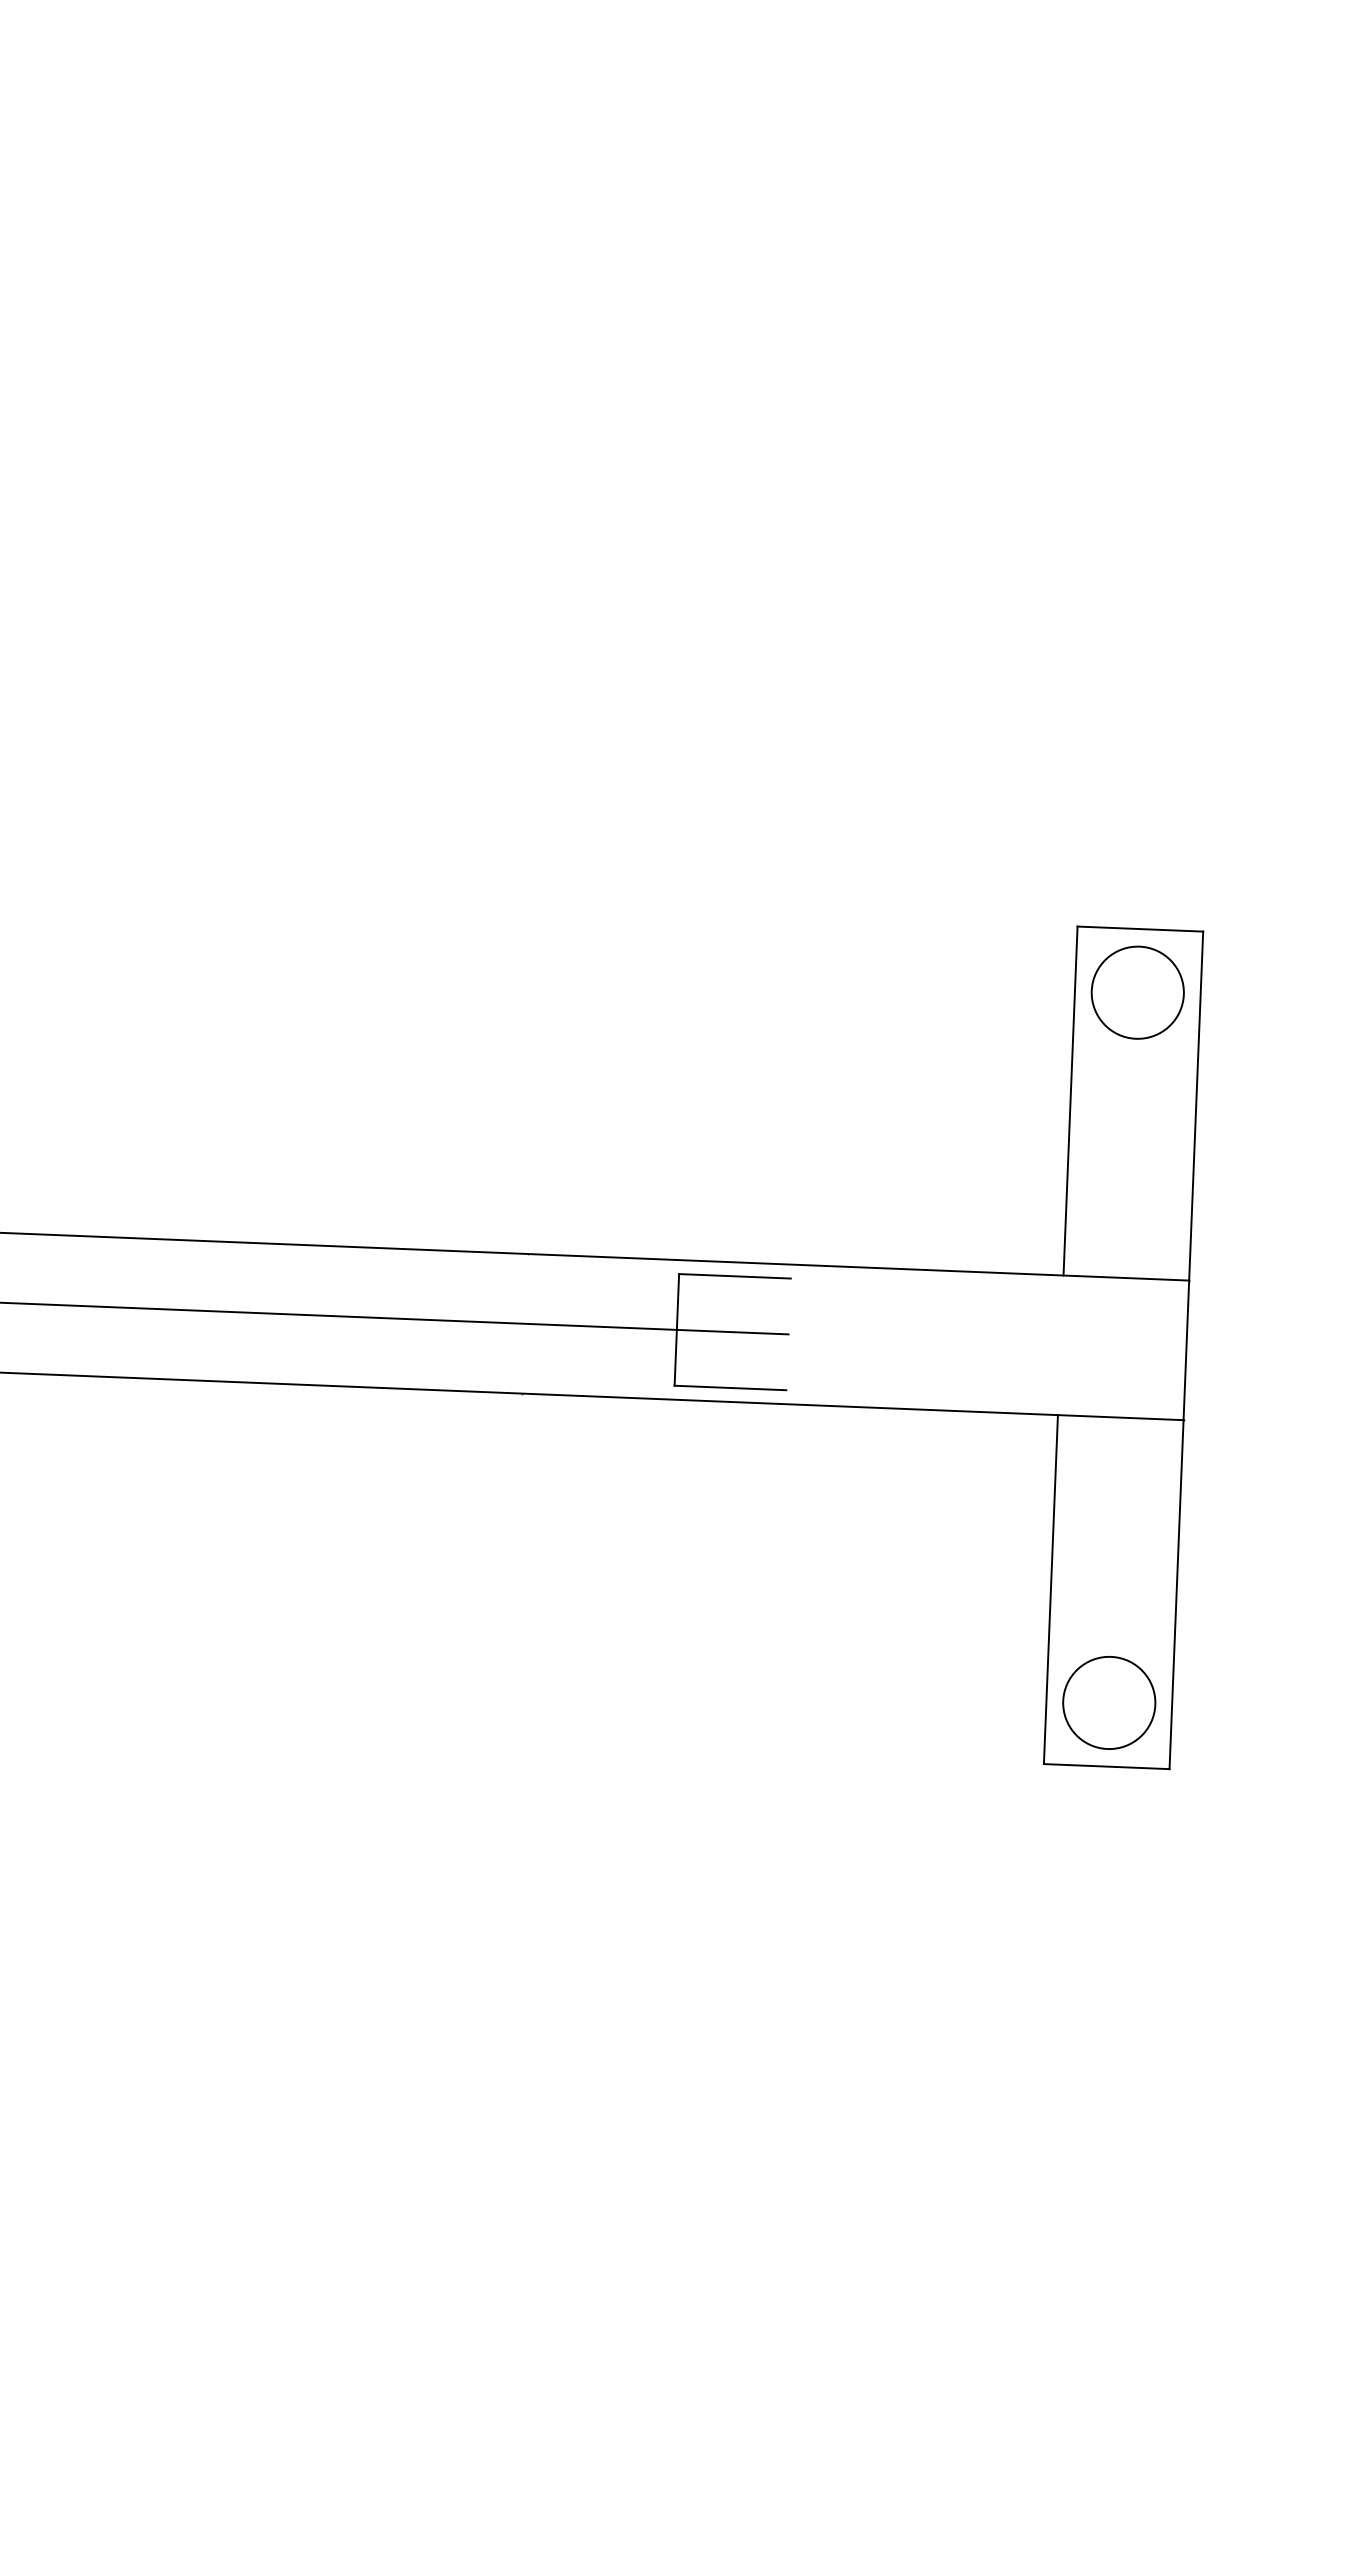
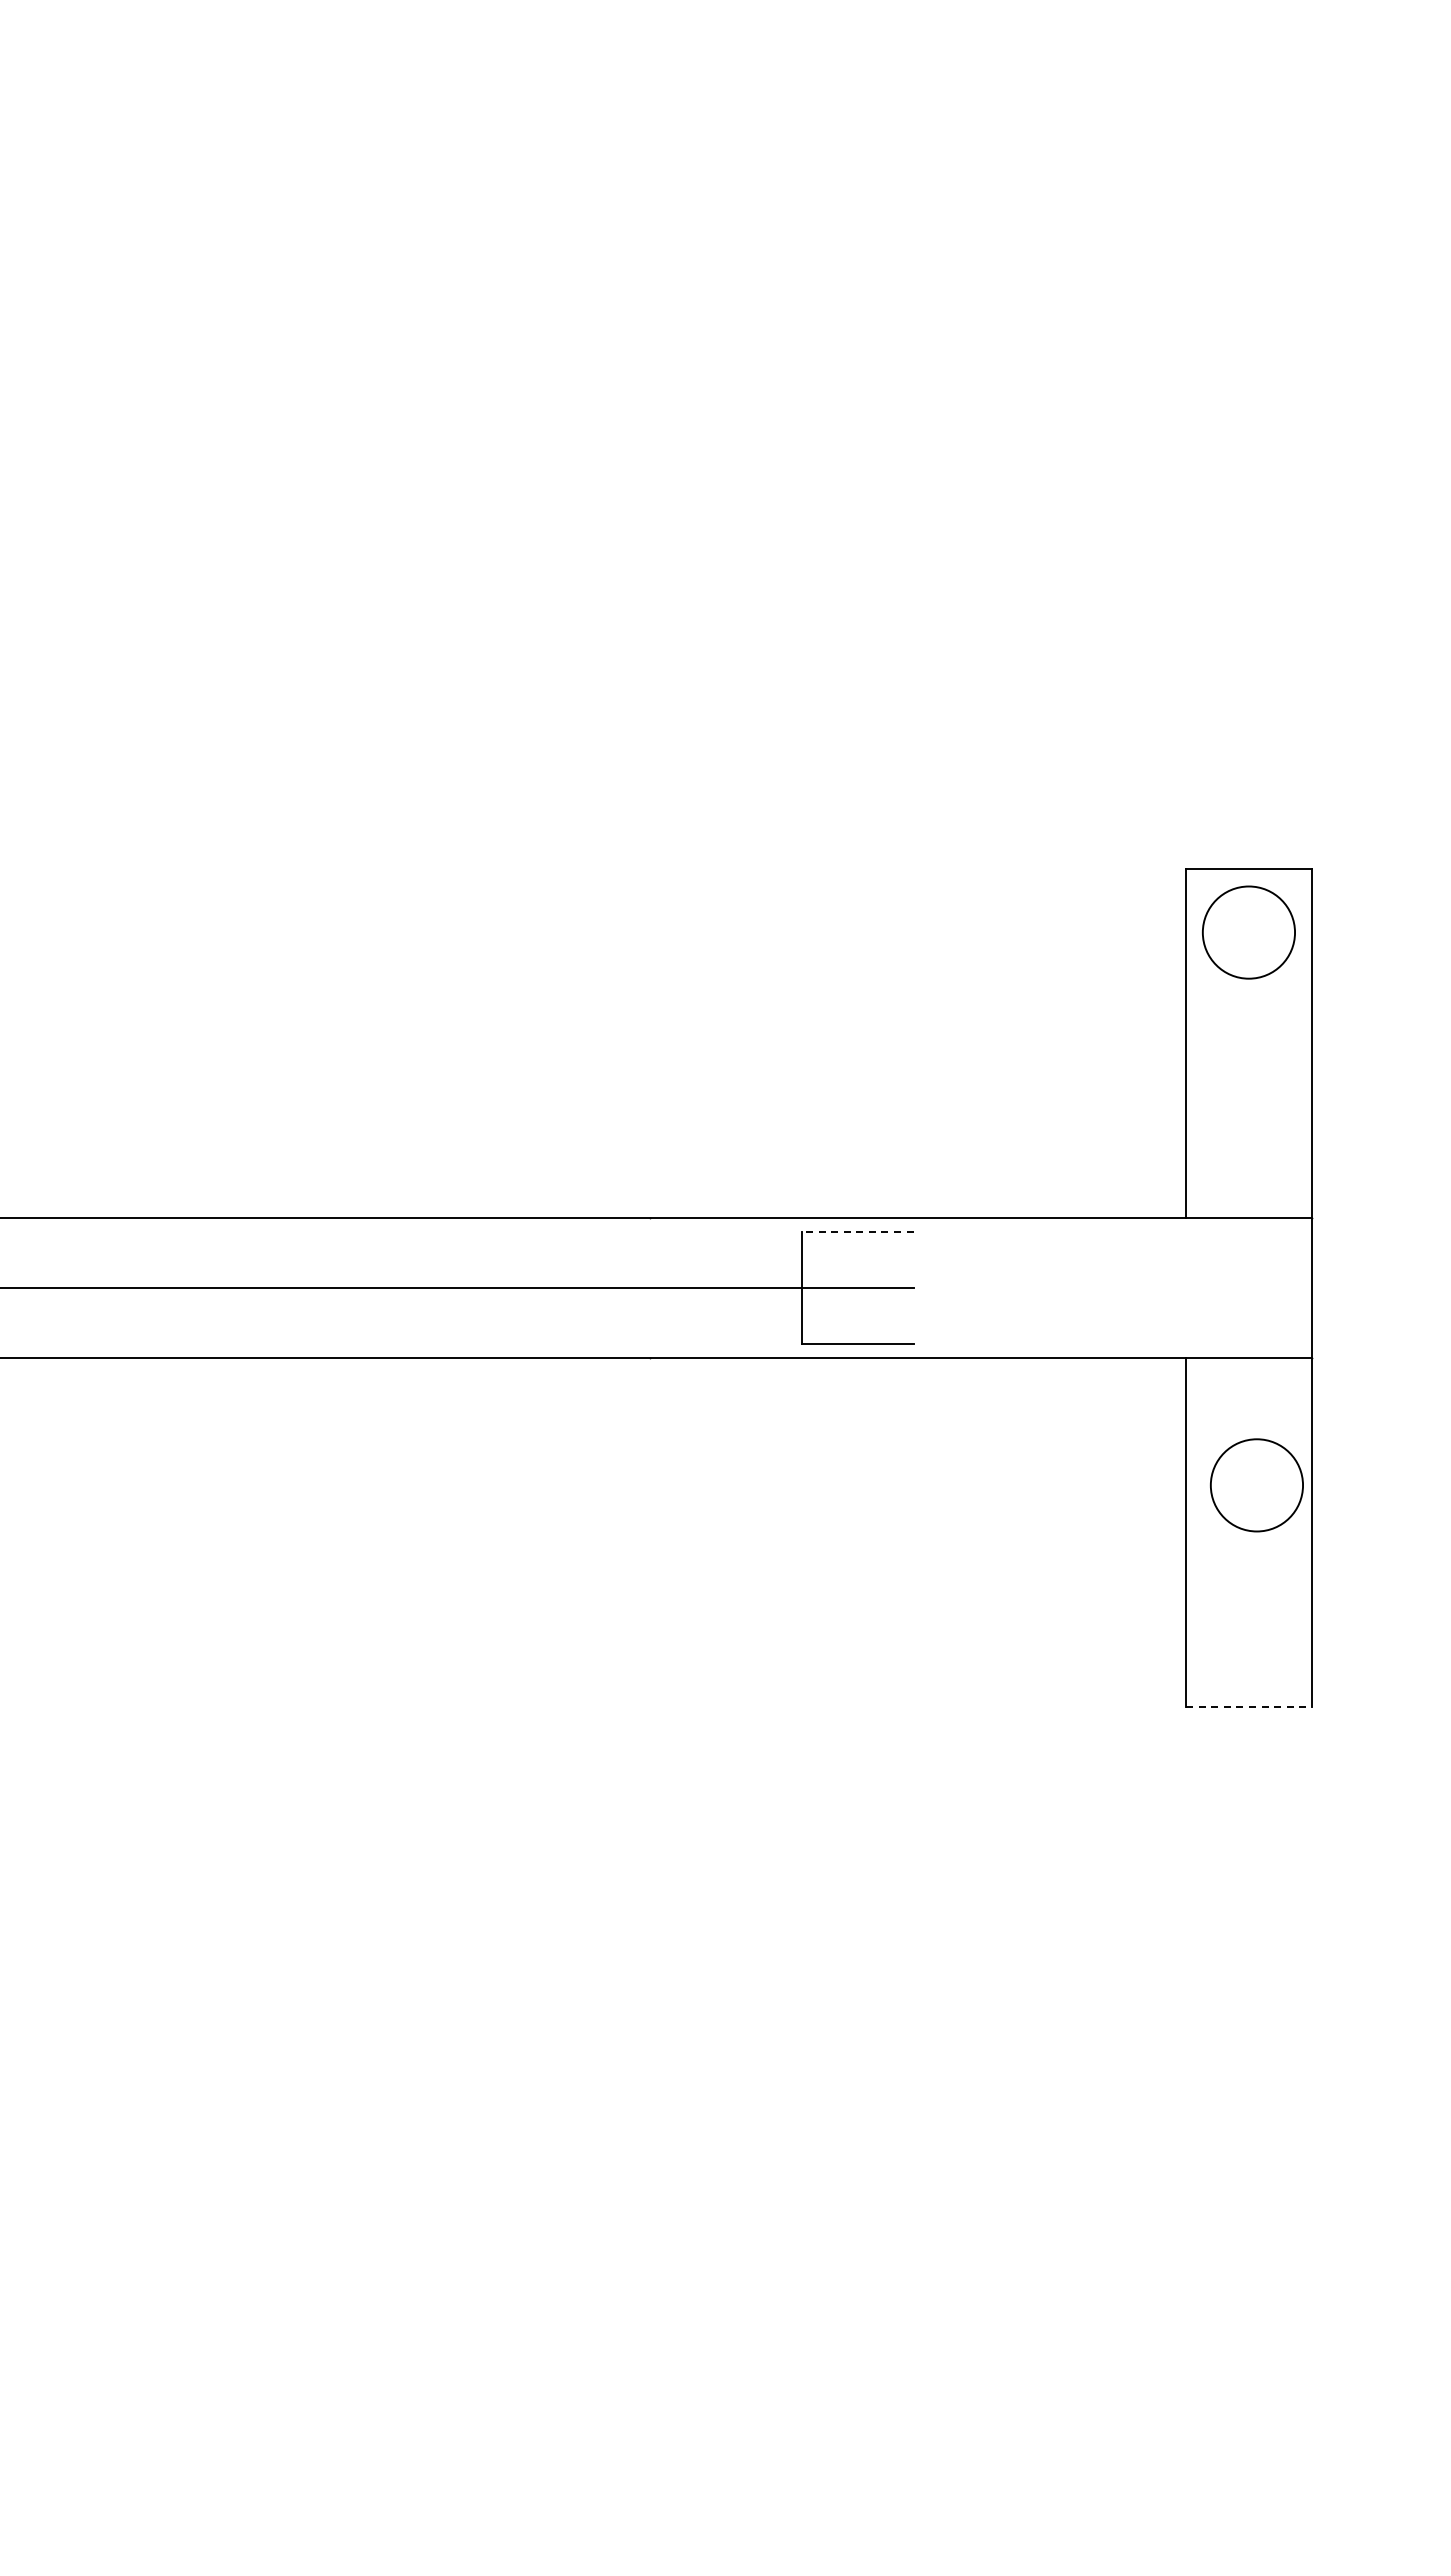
line: (734, 1276) -> (857, 1232), solid -> dashed
circle: (1108, 1703) -> (1256, 1485), moved
line: (1106, 1766) -> (1248, 1707), solid -> dashed

